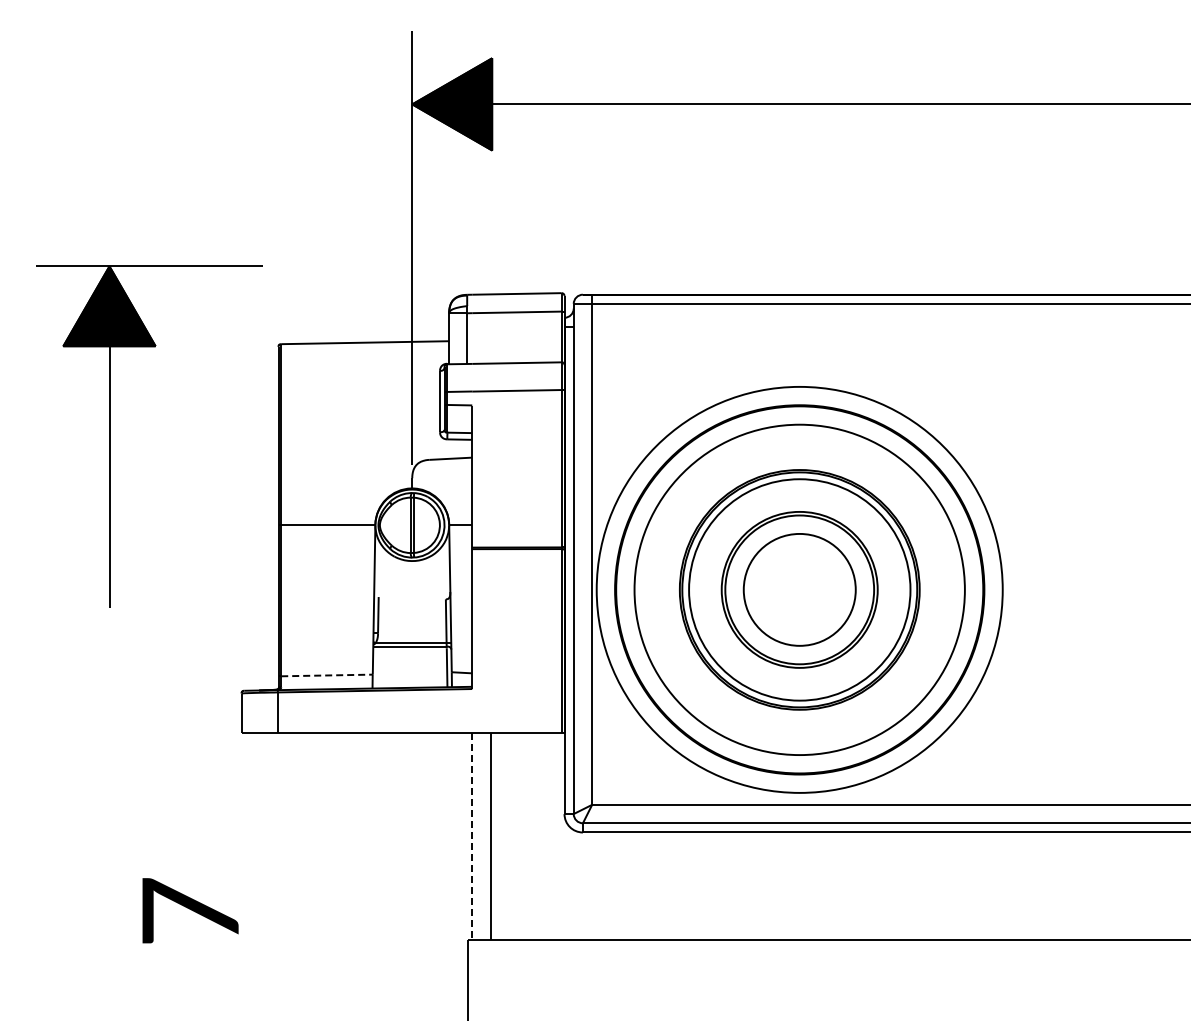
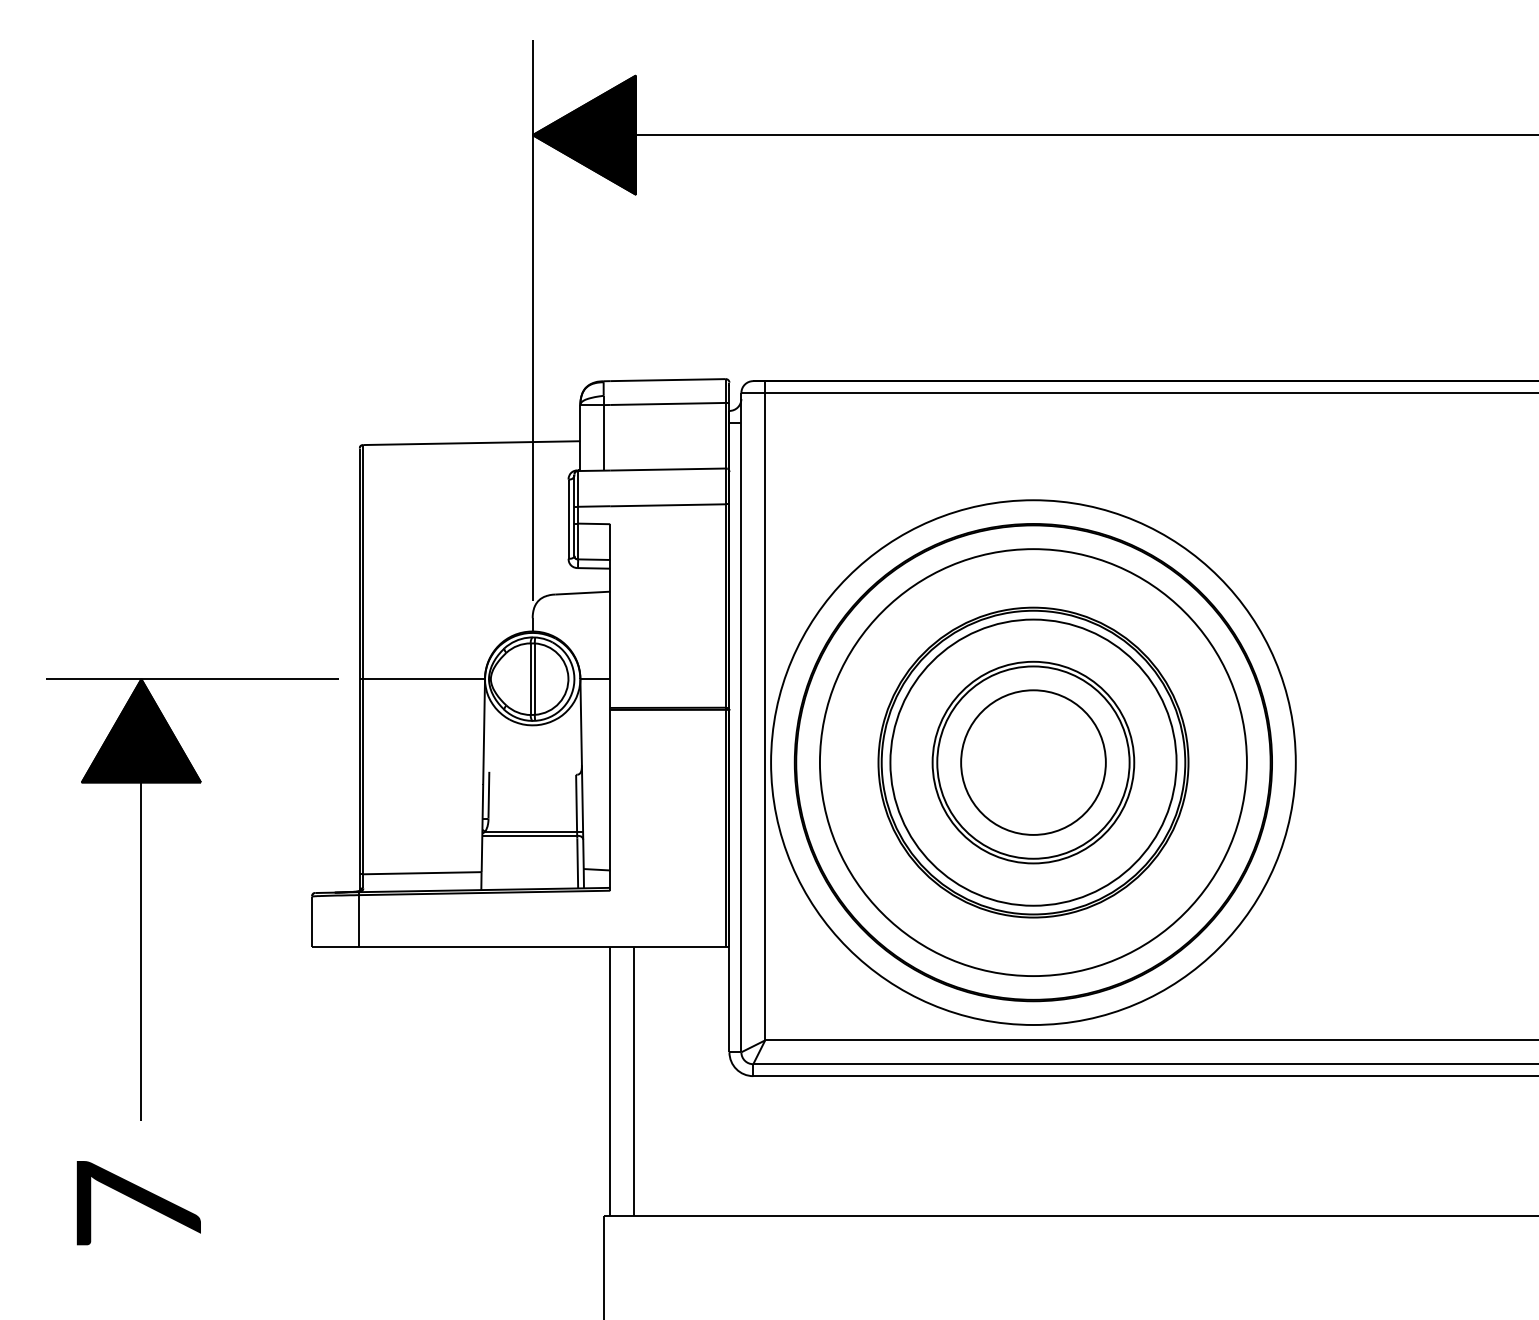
part: (110, 436) -> (142, 899), moved
line: (327, 675) -> (423, 873), dashed -> solid
line: (472, 836) -> (610, 1081), dashed -> solid
text: (190, 910) -> (138, 1202), moved

